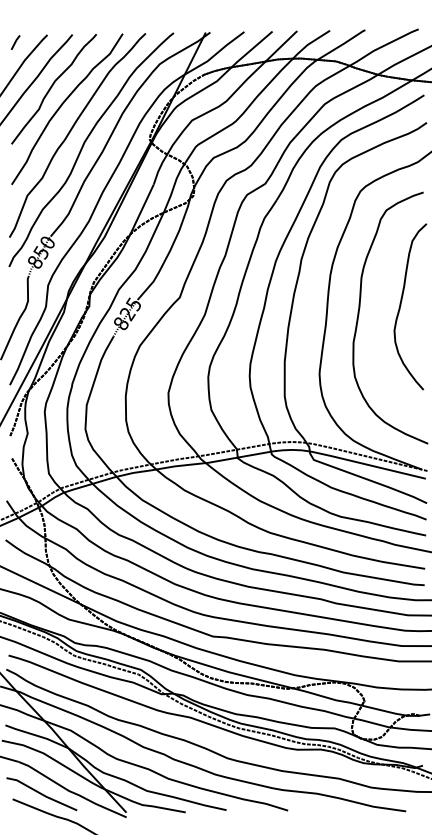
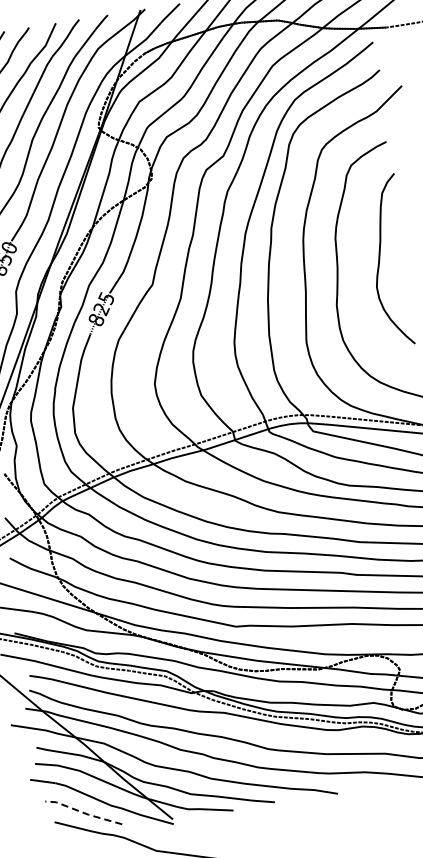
line: (41, 793) -> (83, 812), solid -> dashed

